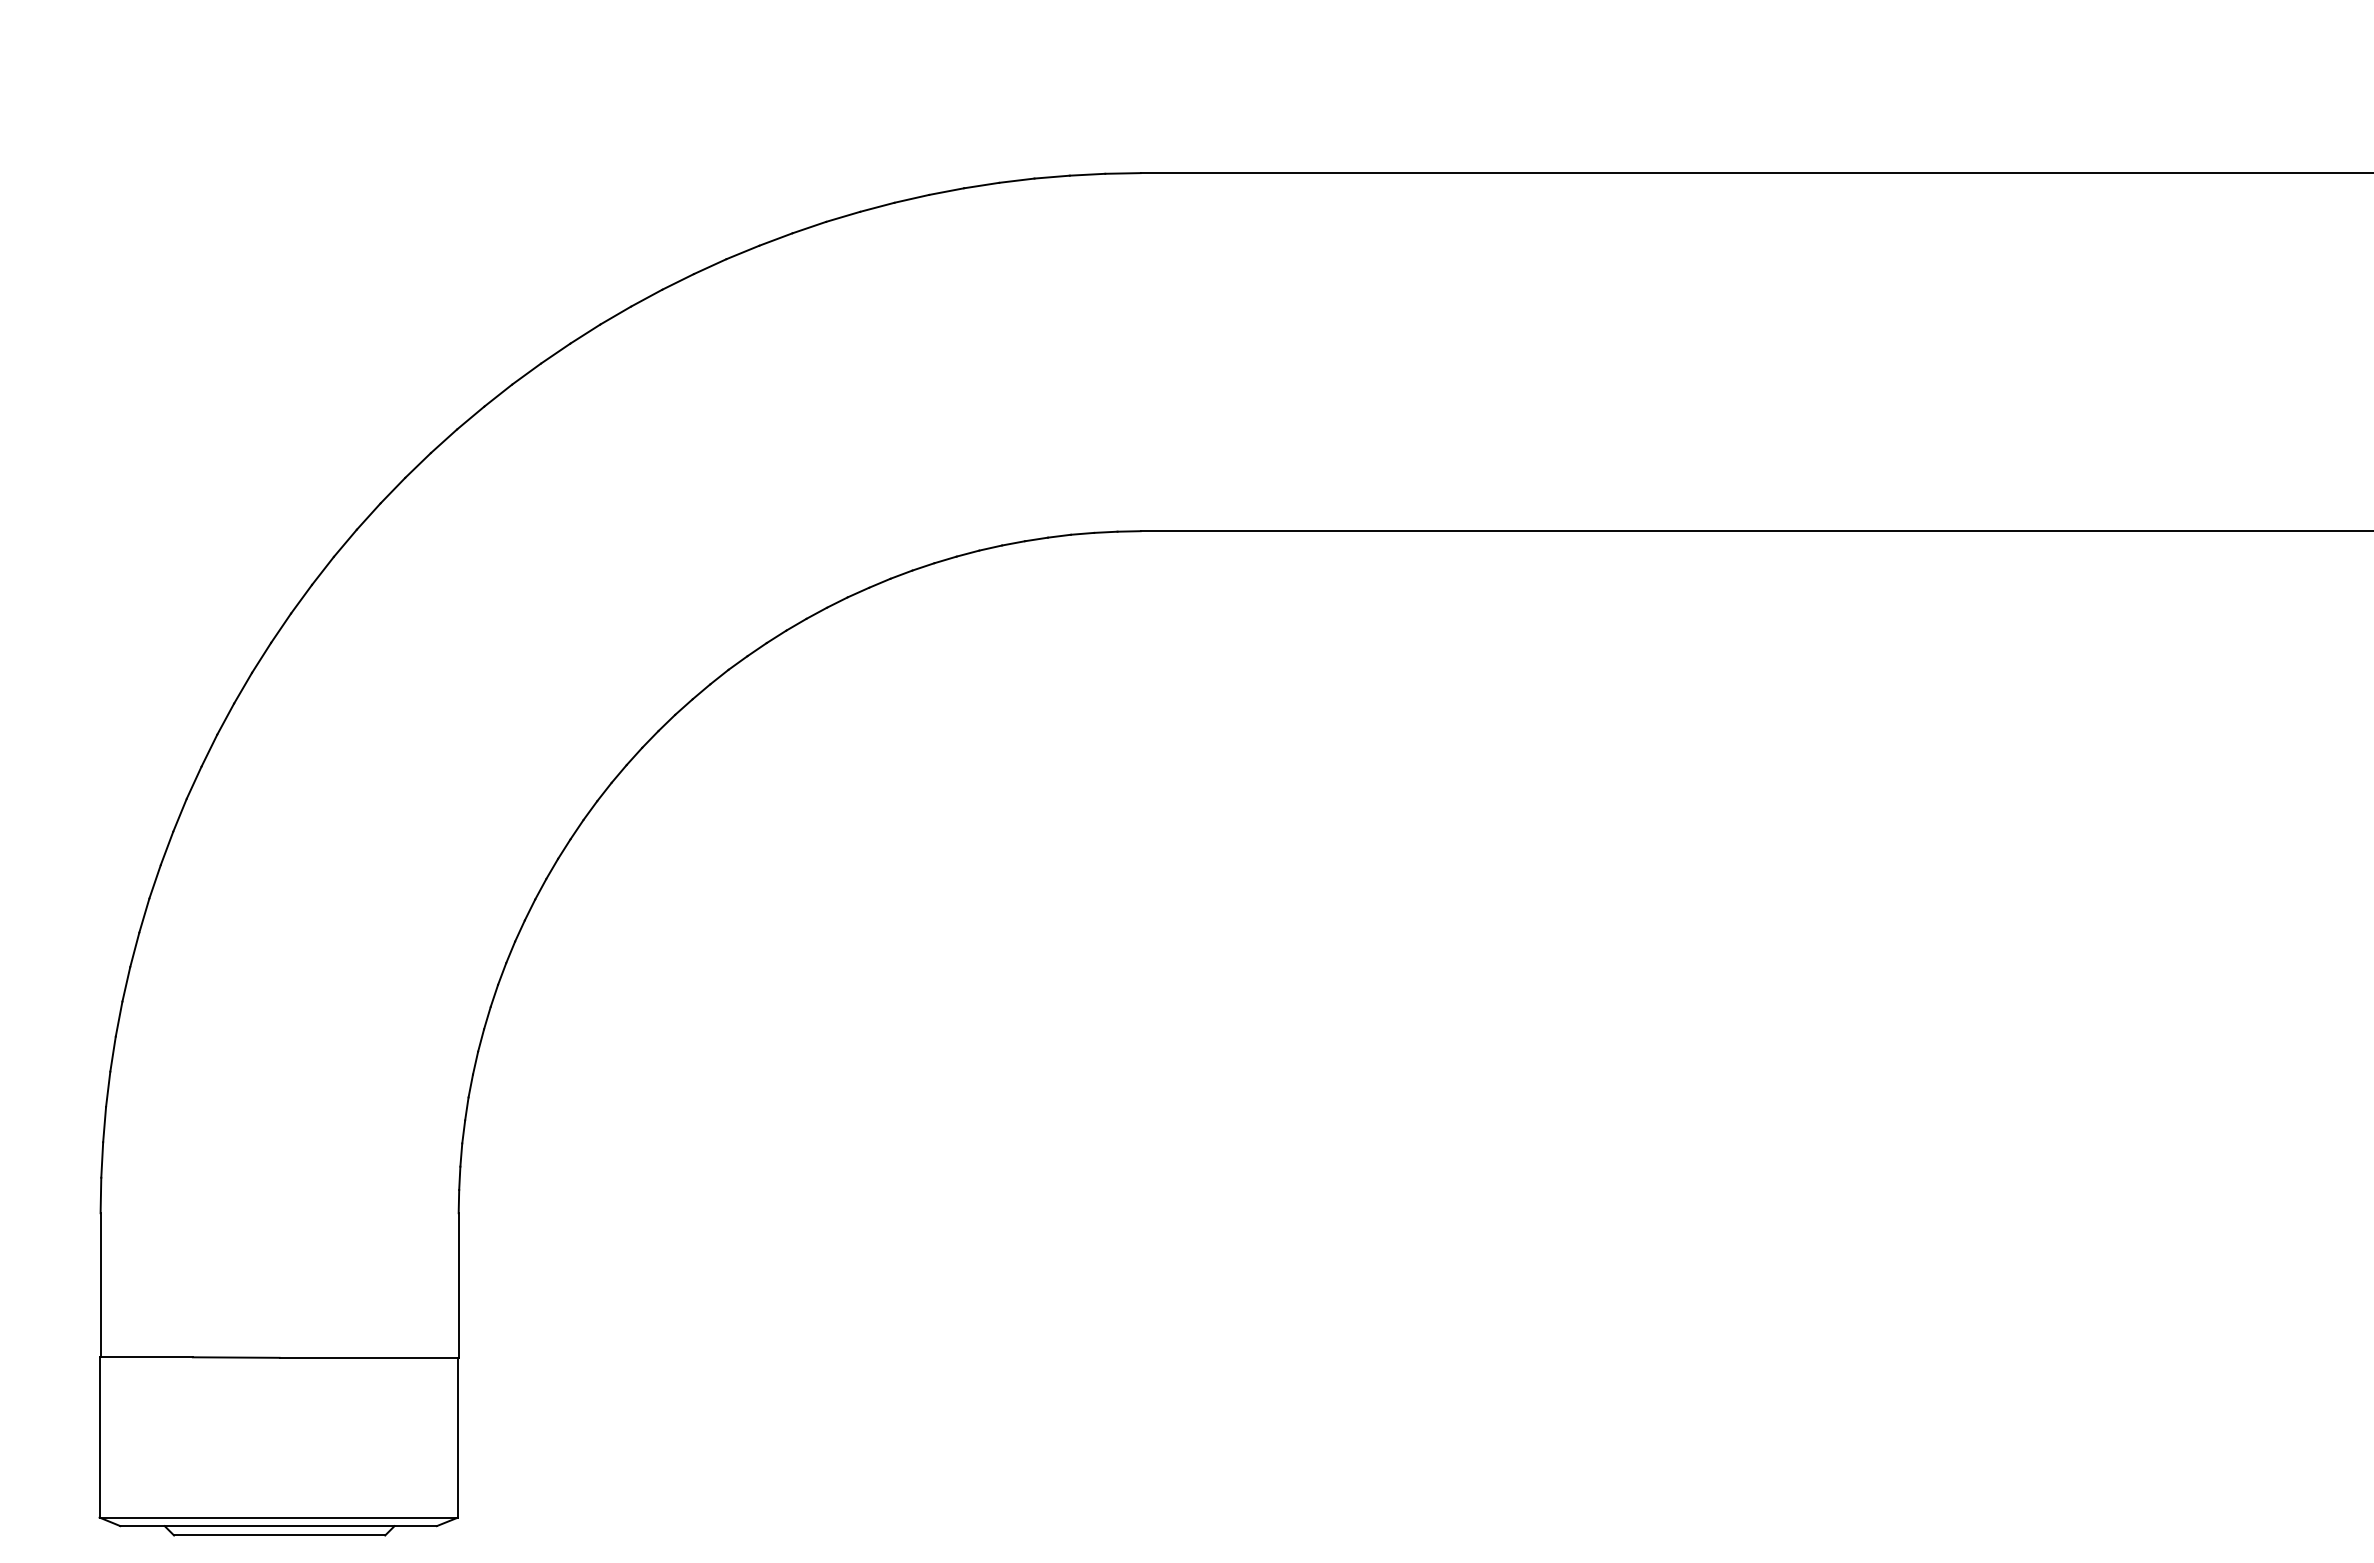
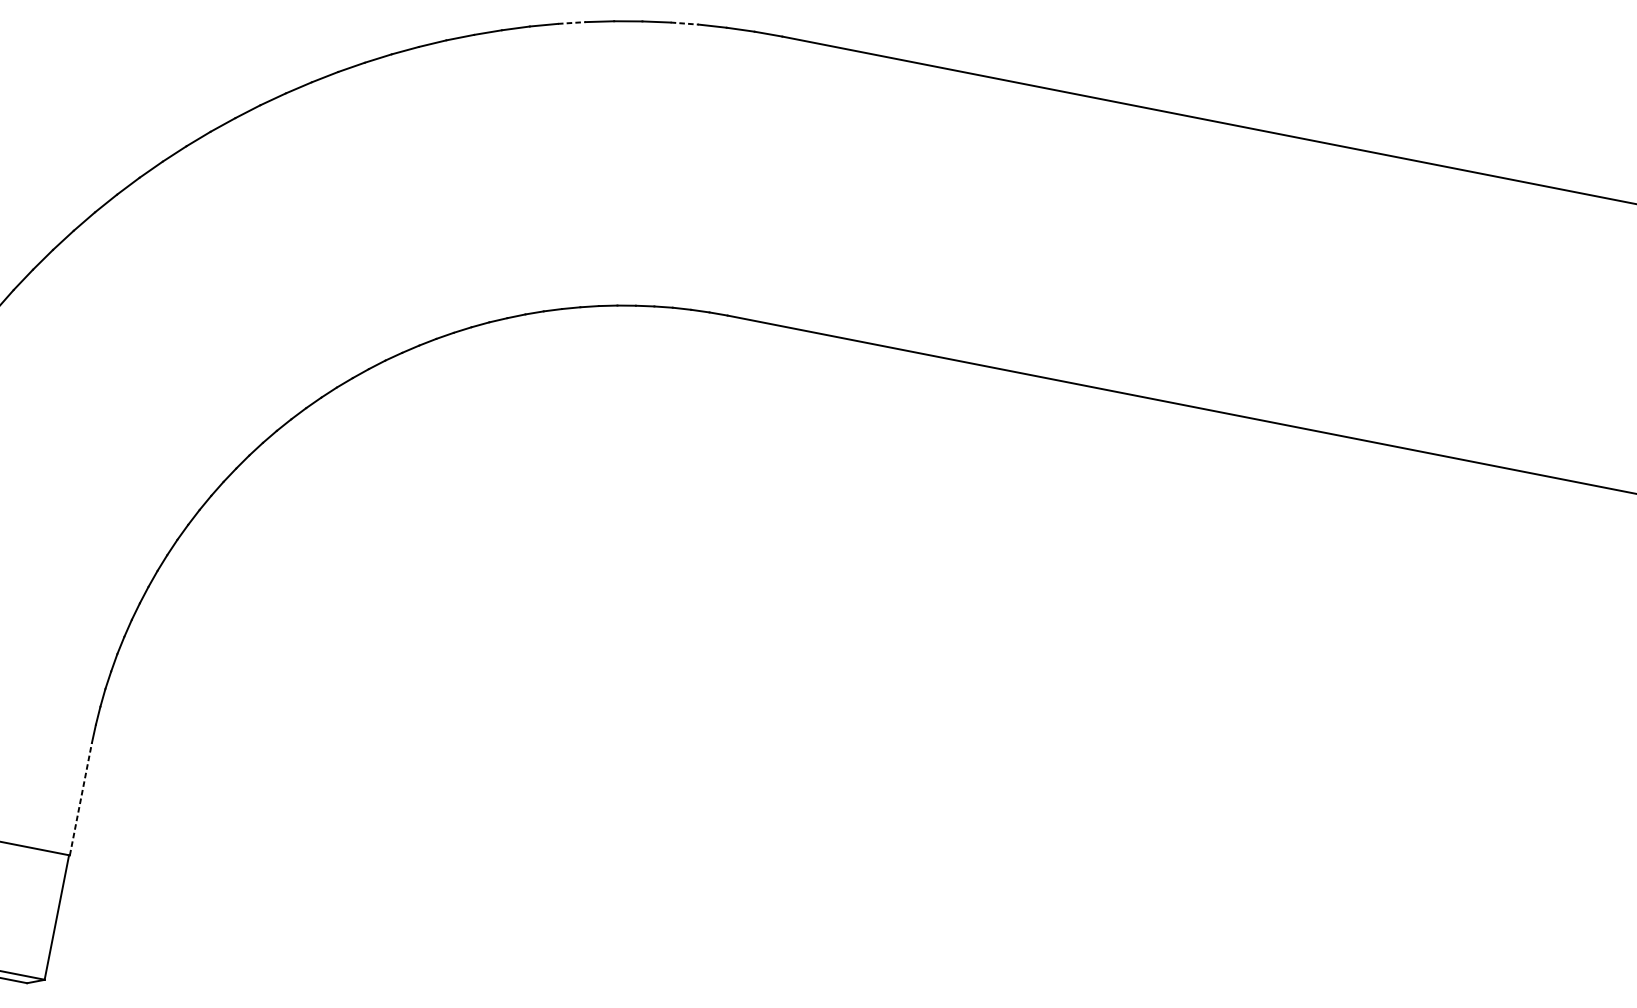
line: (1016, 180) -> (684, 23), solid -> dashed
line: (877, 207) -> (572, 23), solid -> dashed
line: (458, 1285) -> (80, 799), solid -> dashed

